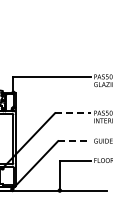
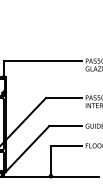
line: (72, 113) -> (63, 98), dashed -> solid
line: (74, 141) -> (65, 126), dashed -> solid

